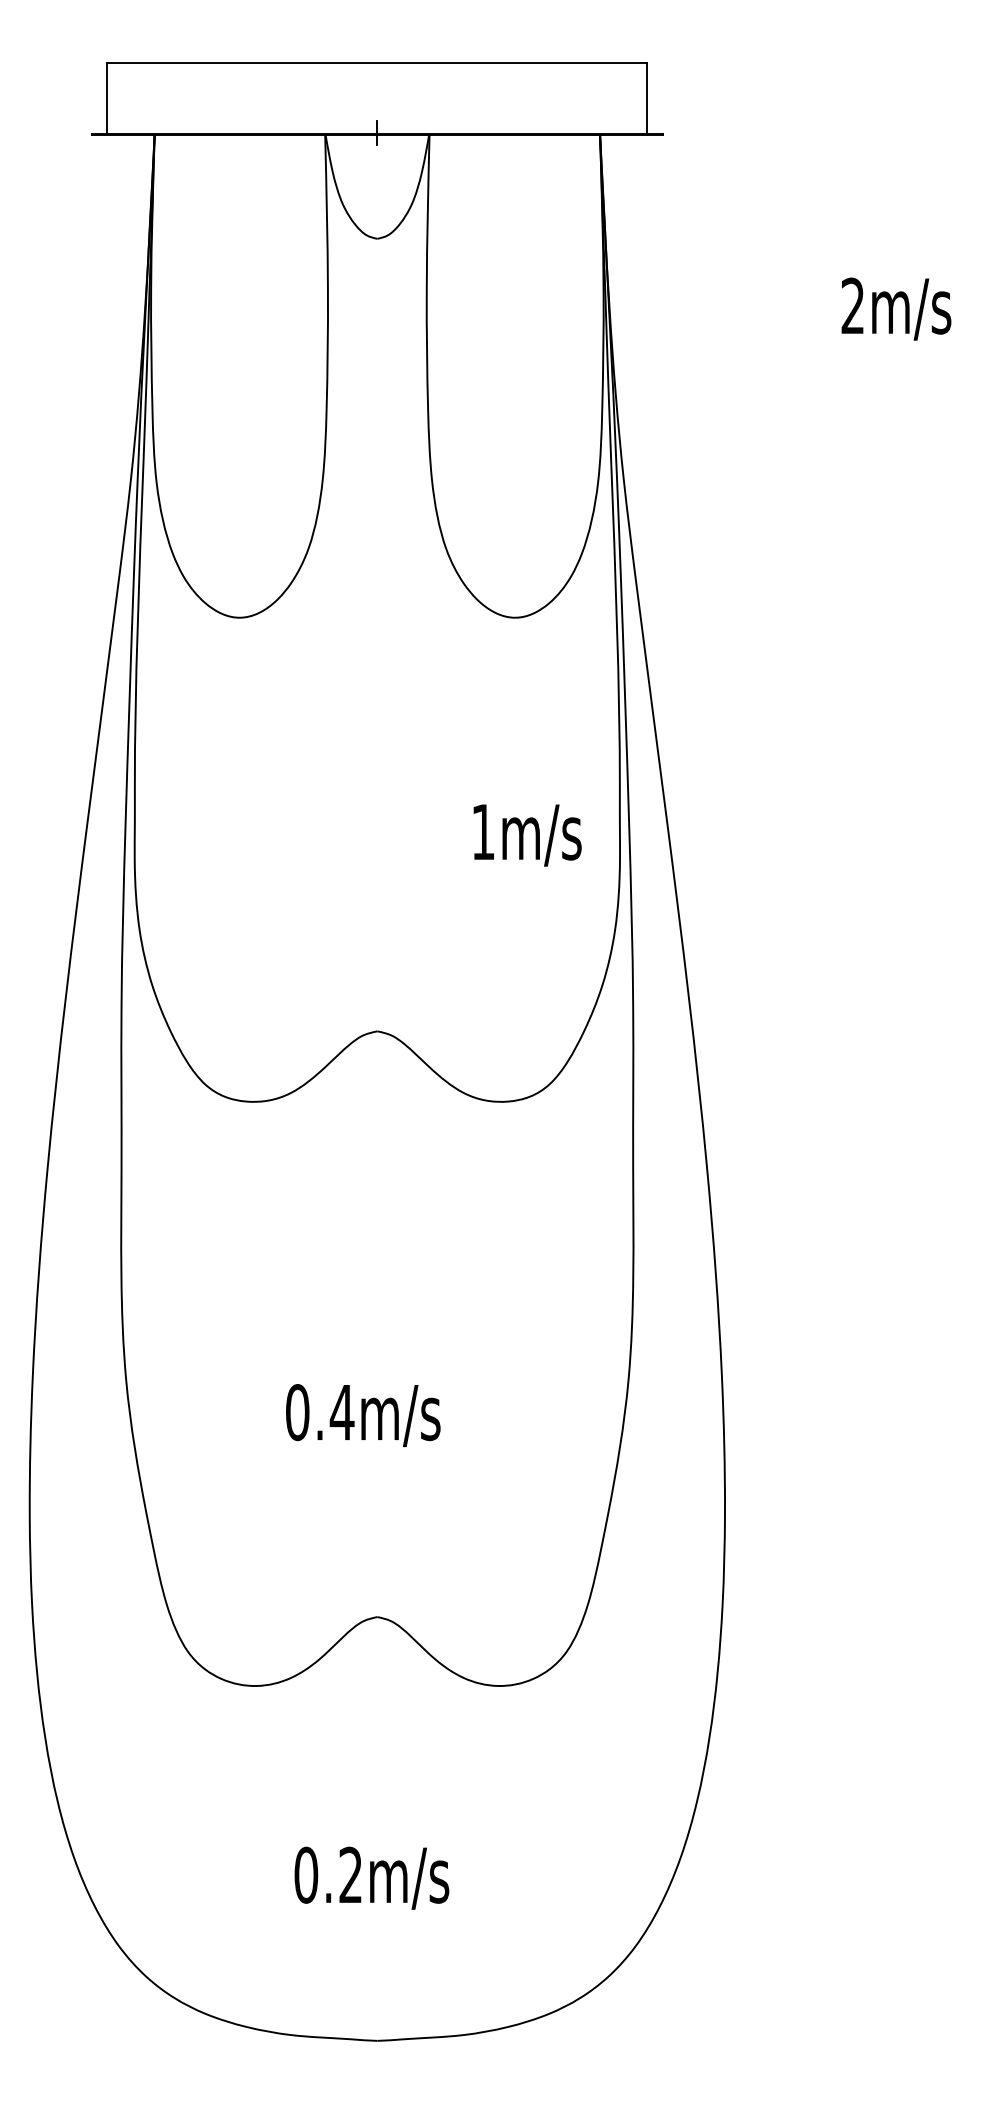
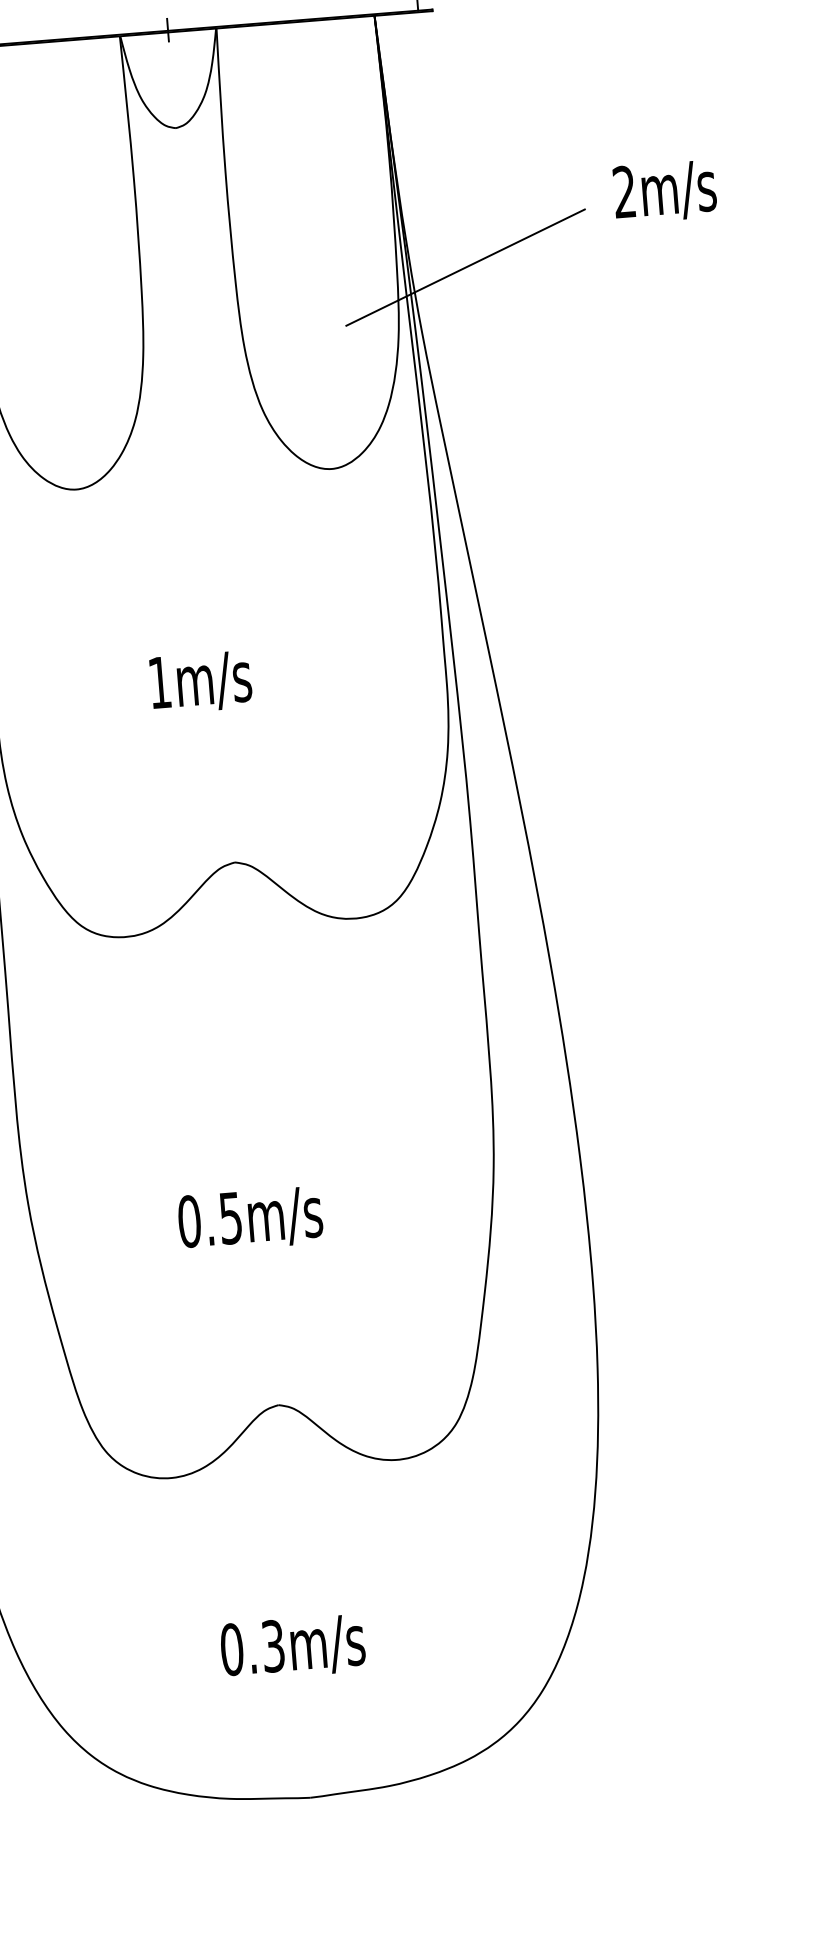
text: (896, 308) -> (665, 191), moved
line: (675, 413) -> (465, 267), added
text: (527, 835) -> (201, 682), moved
text: (341, 1413) -> (230, 1219), 0.4m/s -> 0.5m/s
text: (350, 1874) -> (272, 1645), 0.2m/s -> 0.3m/s

